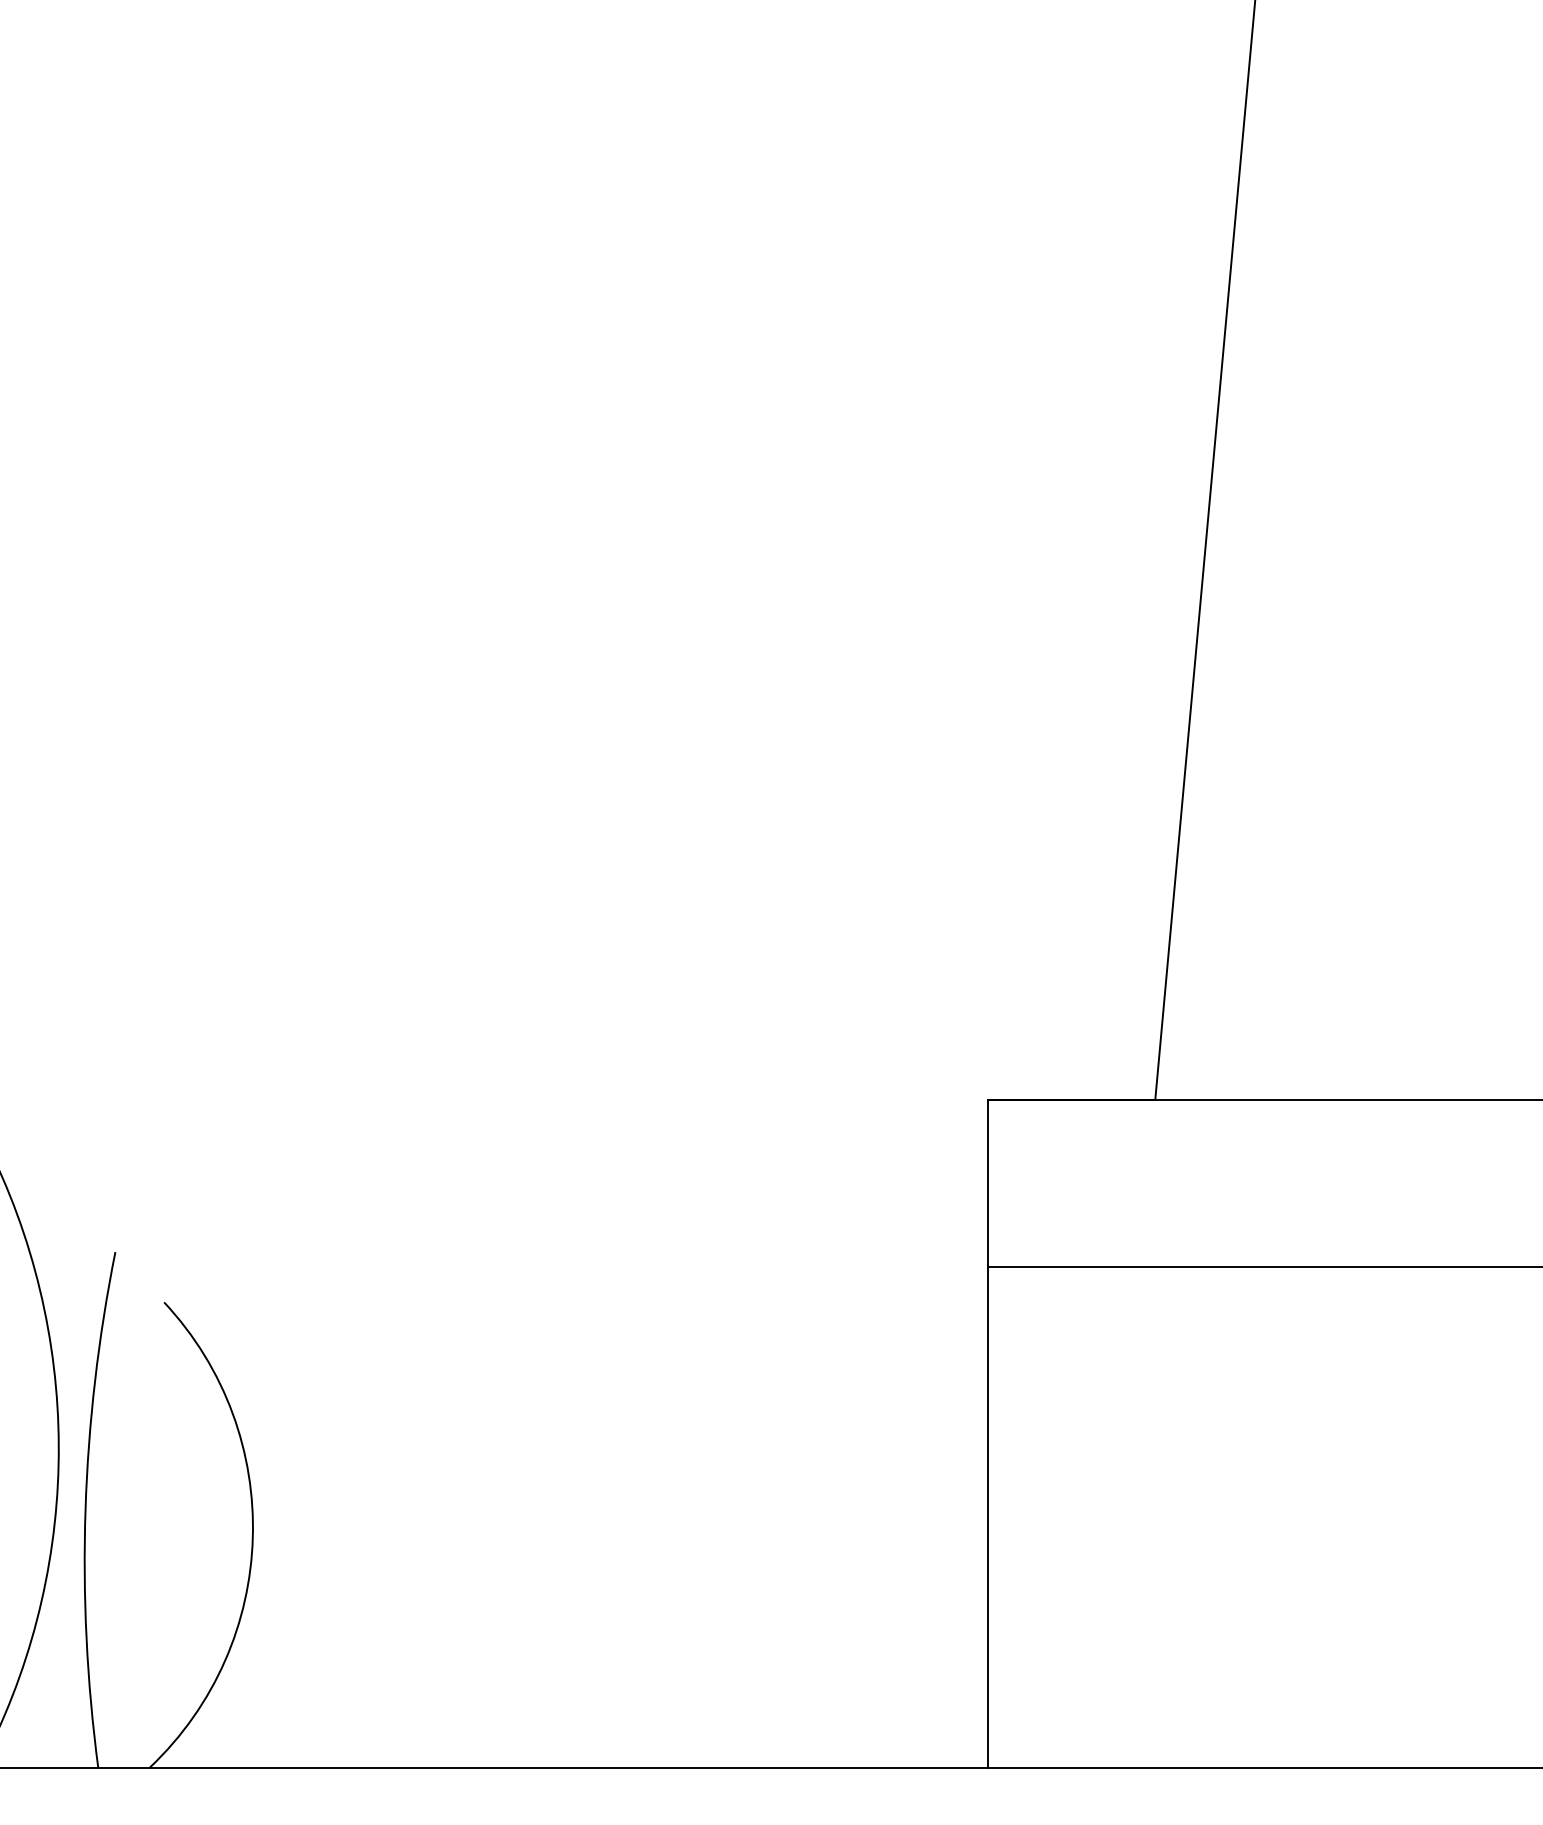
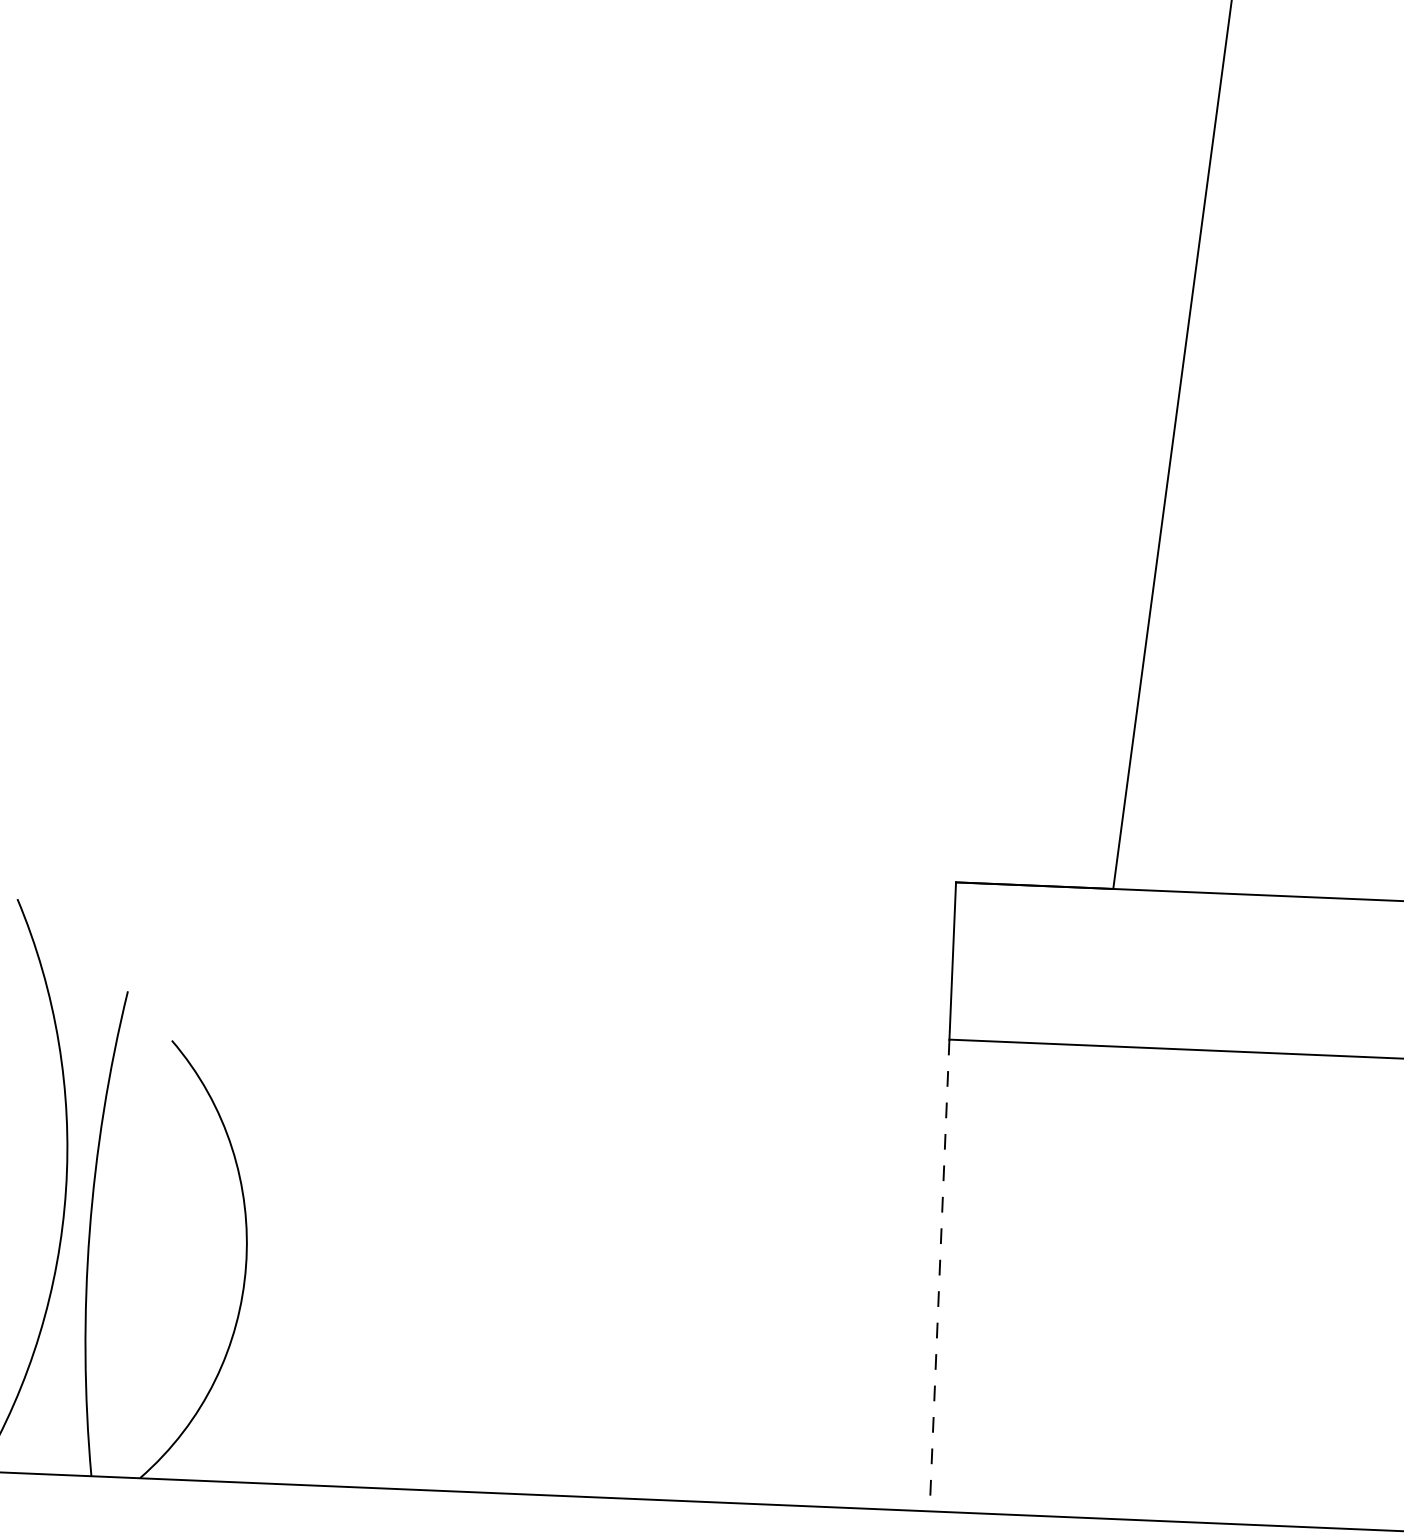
line: (988, 1517) -> (939, 1275), solid -> dashed

